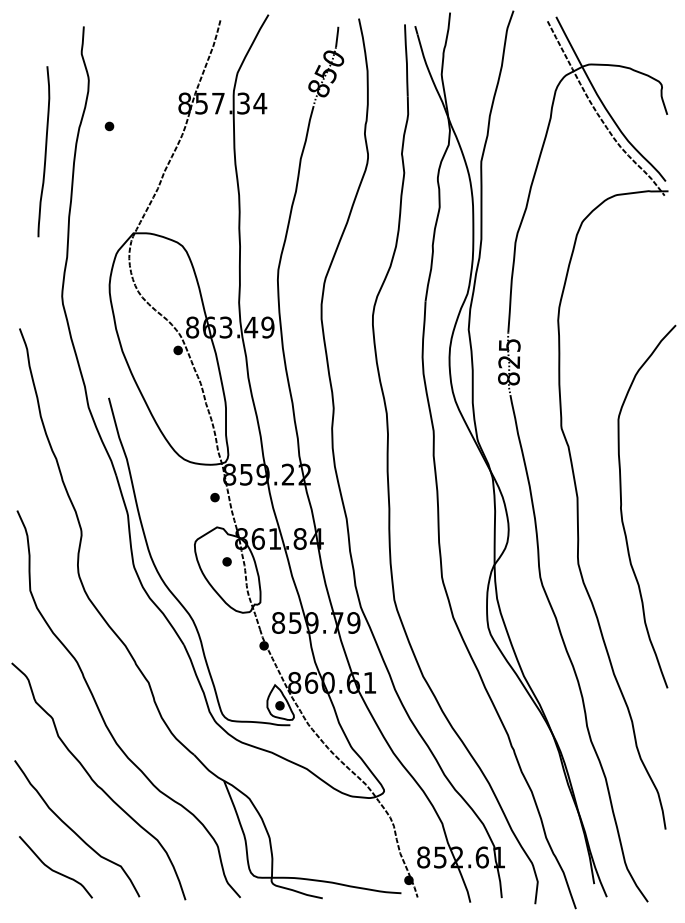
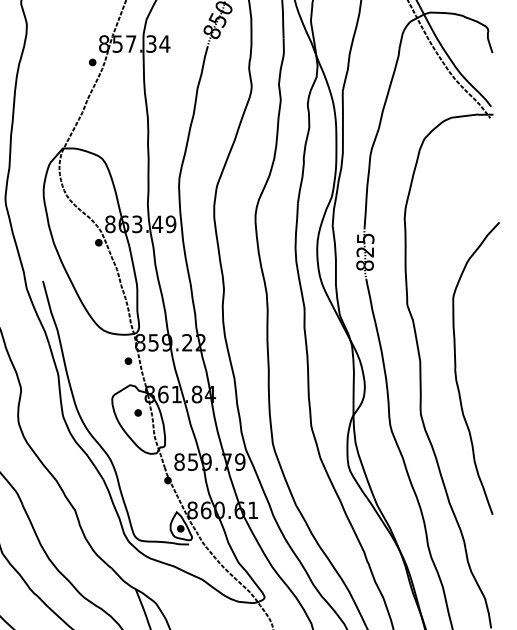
part: (109, 126) -> (92, 62), moved

